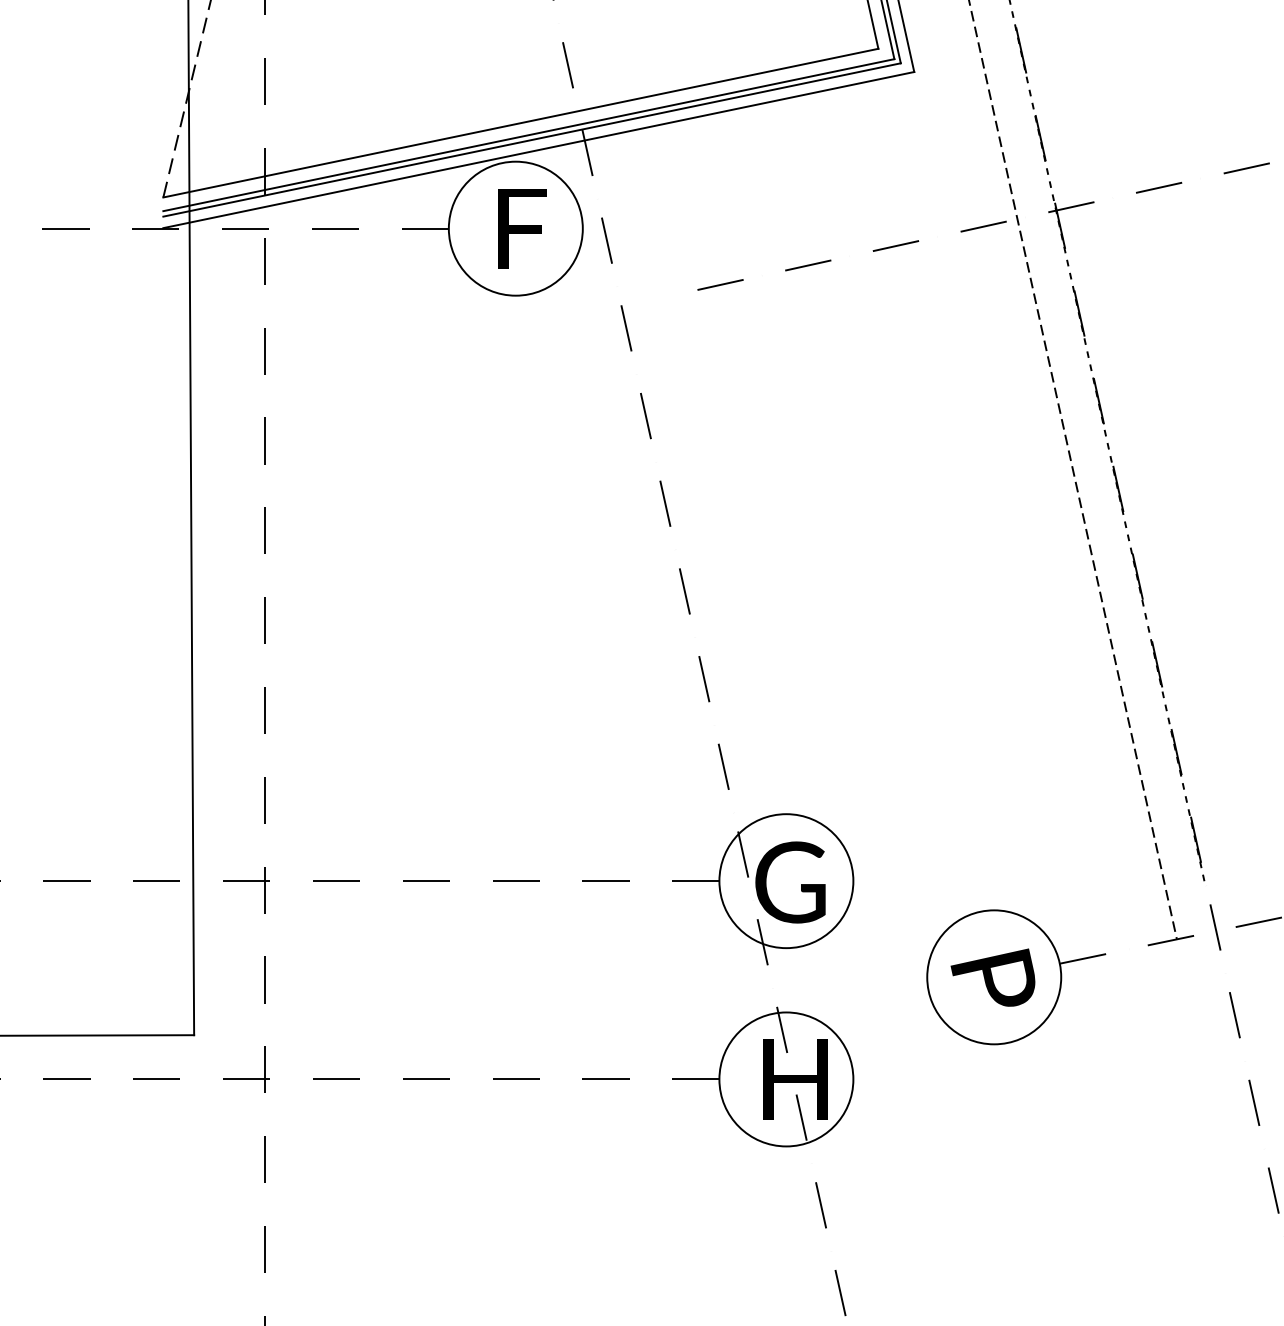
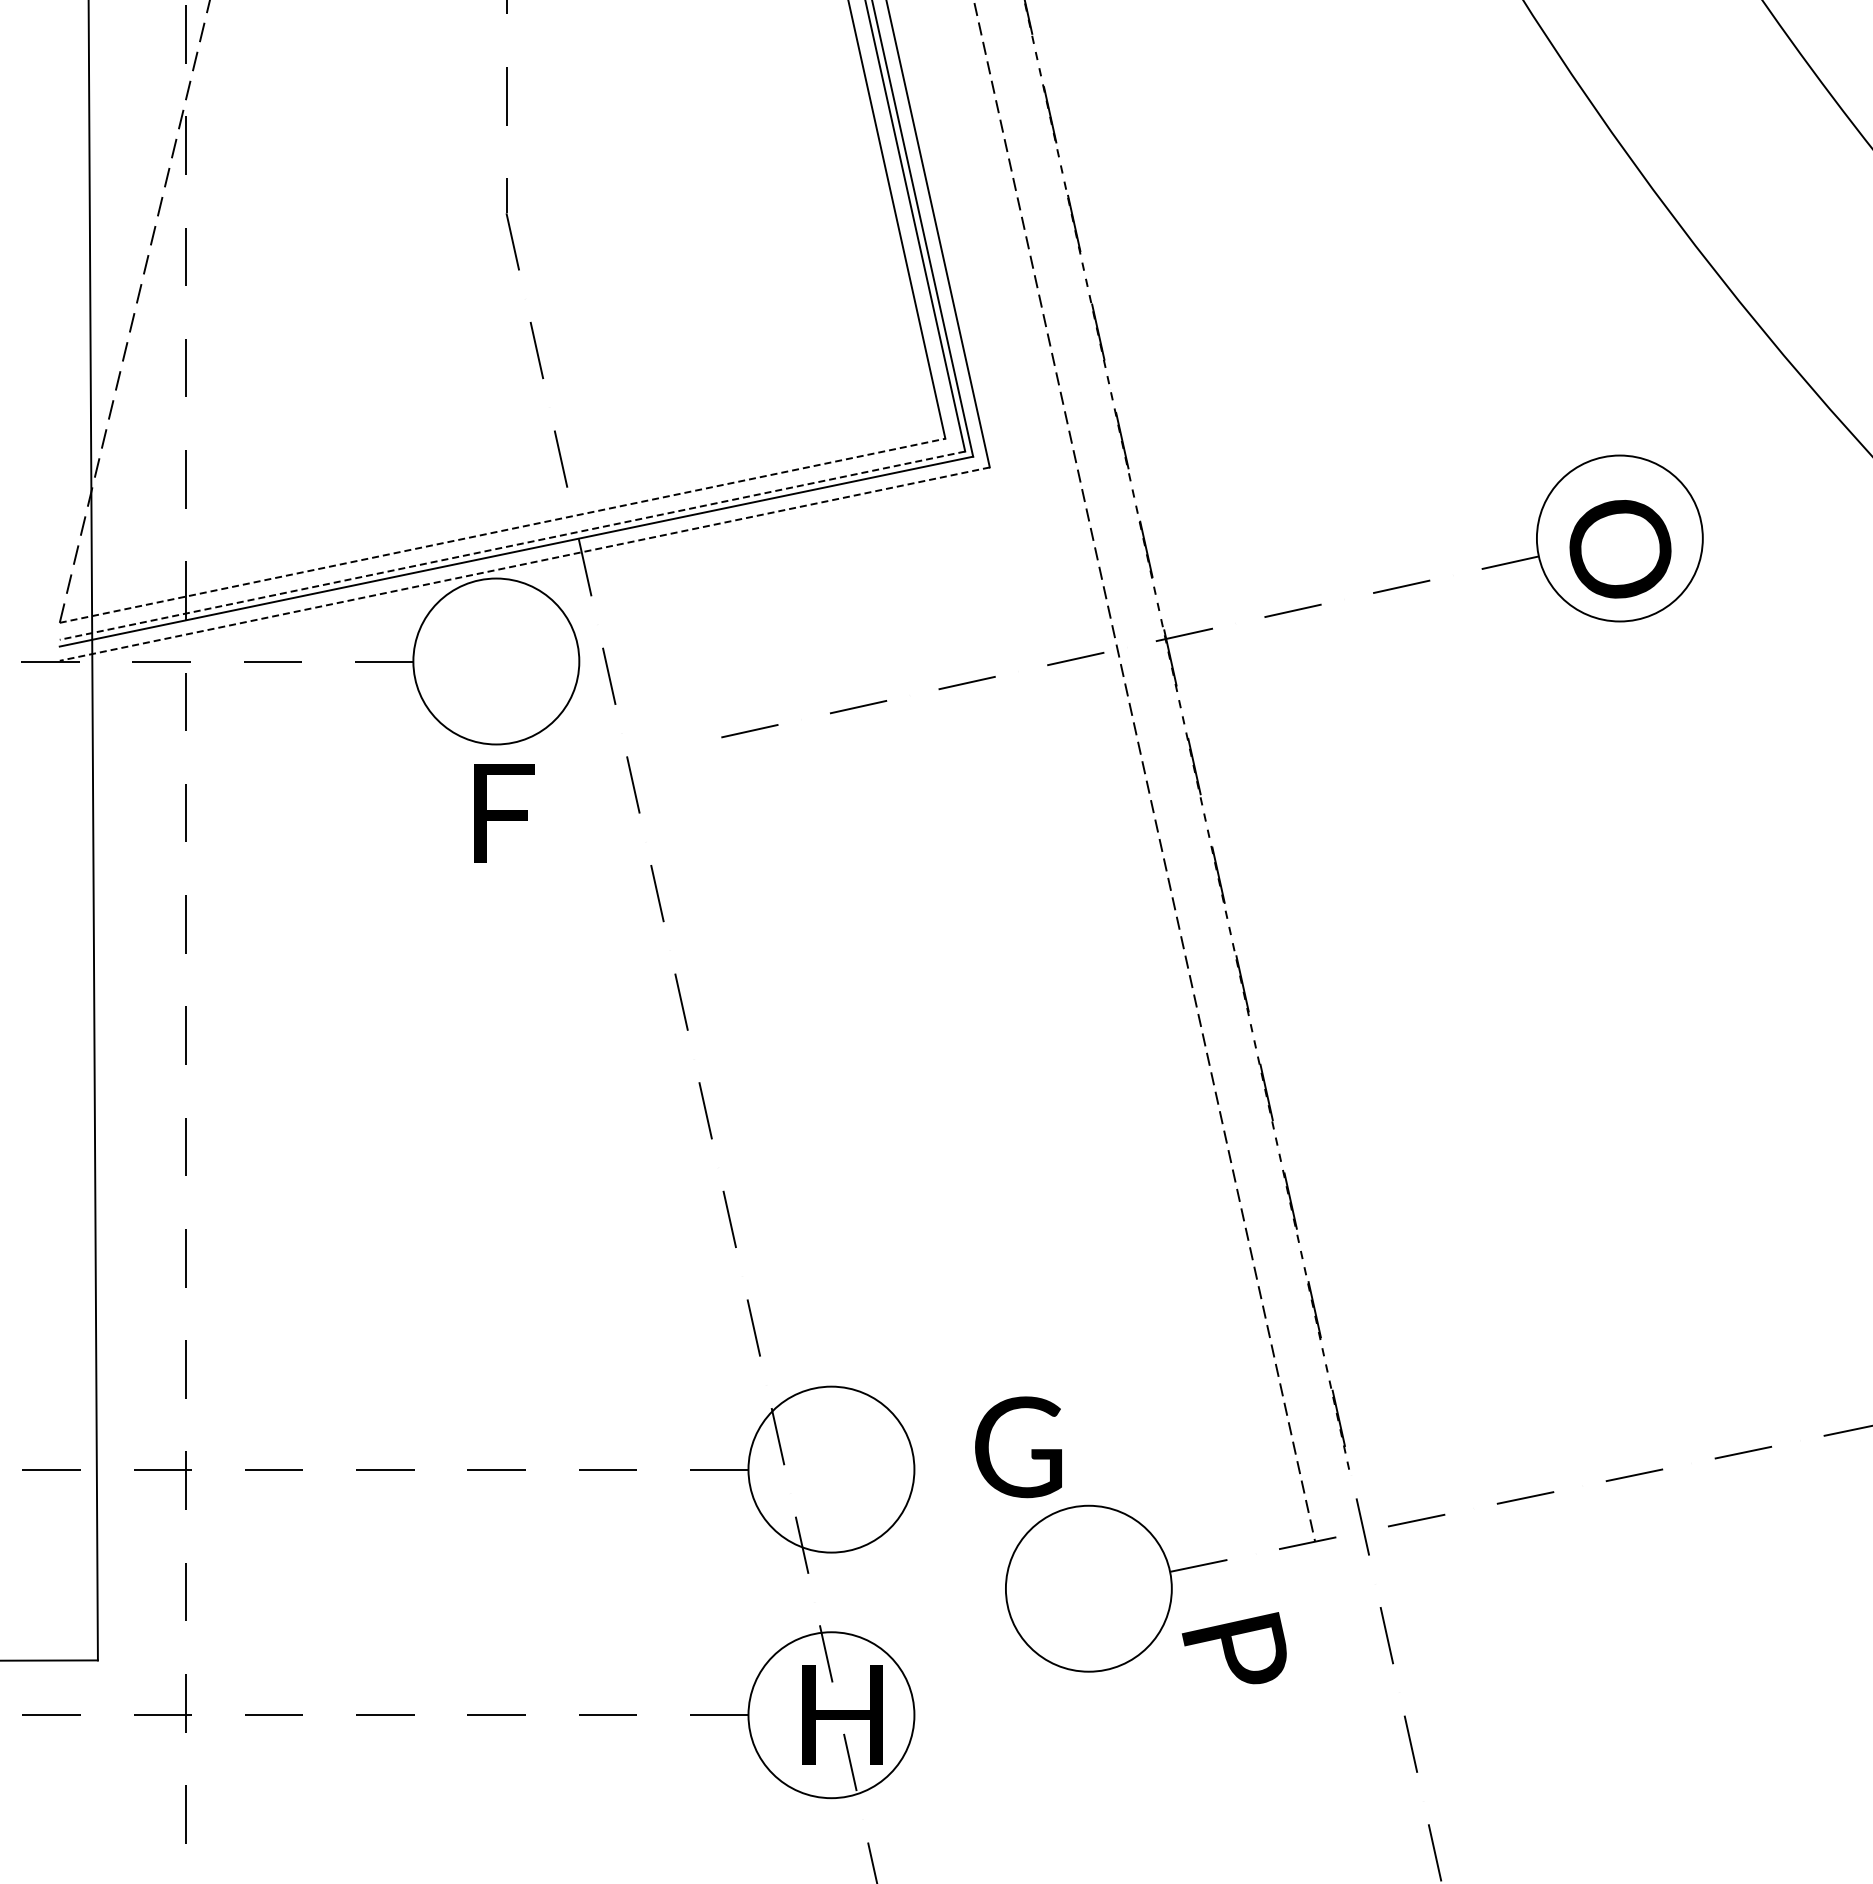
line: (521, 122) -> (503, 530), solid -> dashed
line: (528, 135) -> (512, 545), solid -> dashed
line: (538, 150) -> (524, 564), solid -> dashed
text: (522, 228) -> (504, 813), moved
text: (790, 882) -> (1018, 1447), moved
text: (992, 977) -> (1233, 1648), moved

